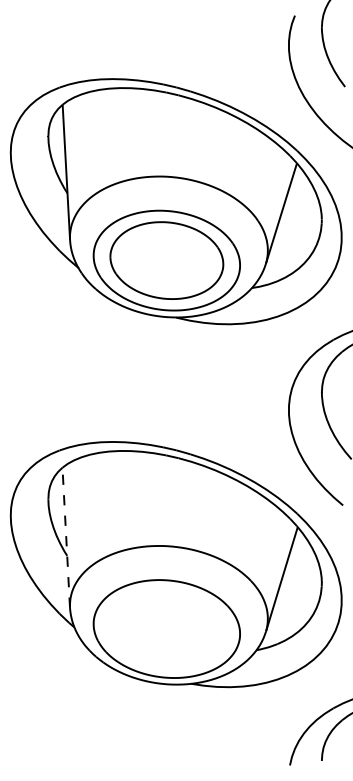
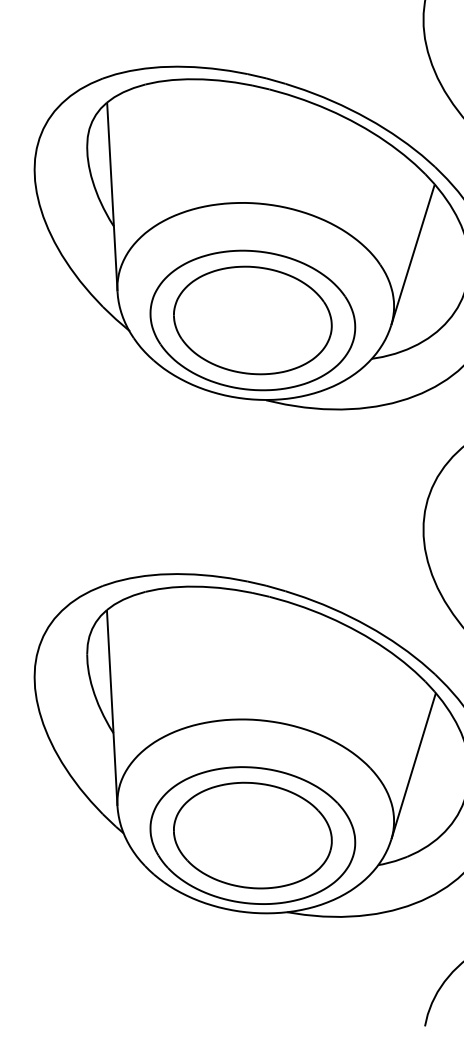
line: (66, 537) -> (112, 707), dashed -> solid
part: (166, 628) -> (252, 834), added

